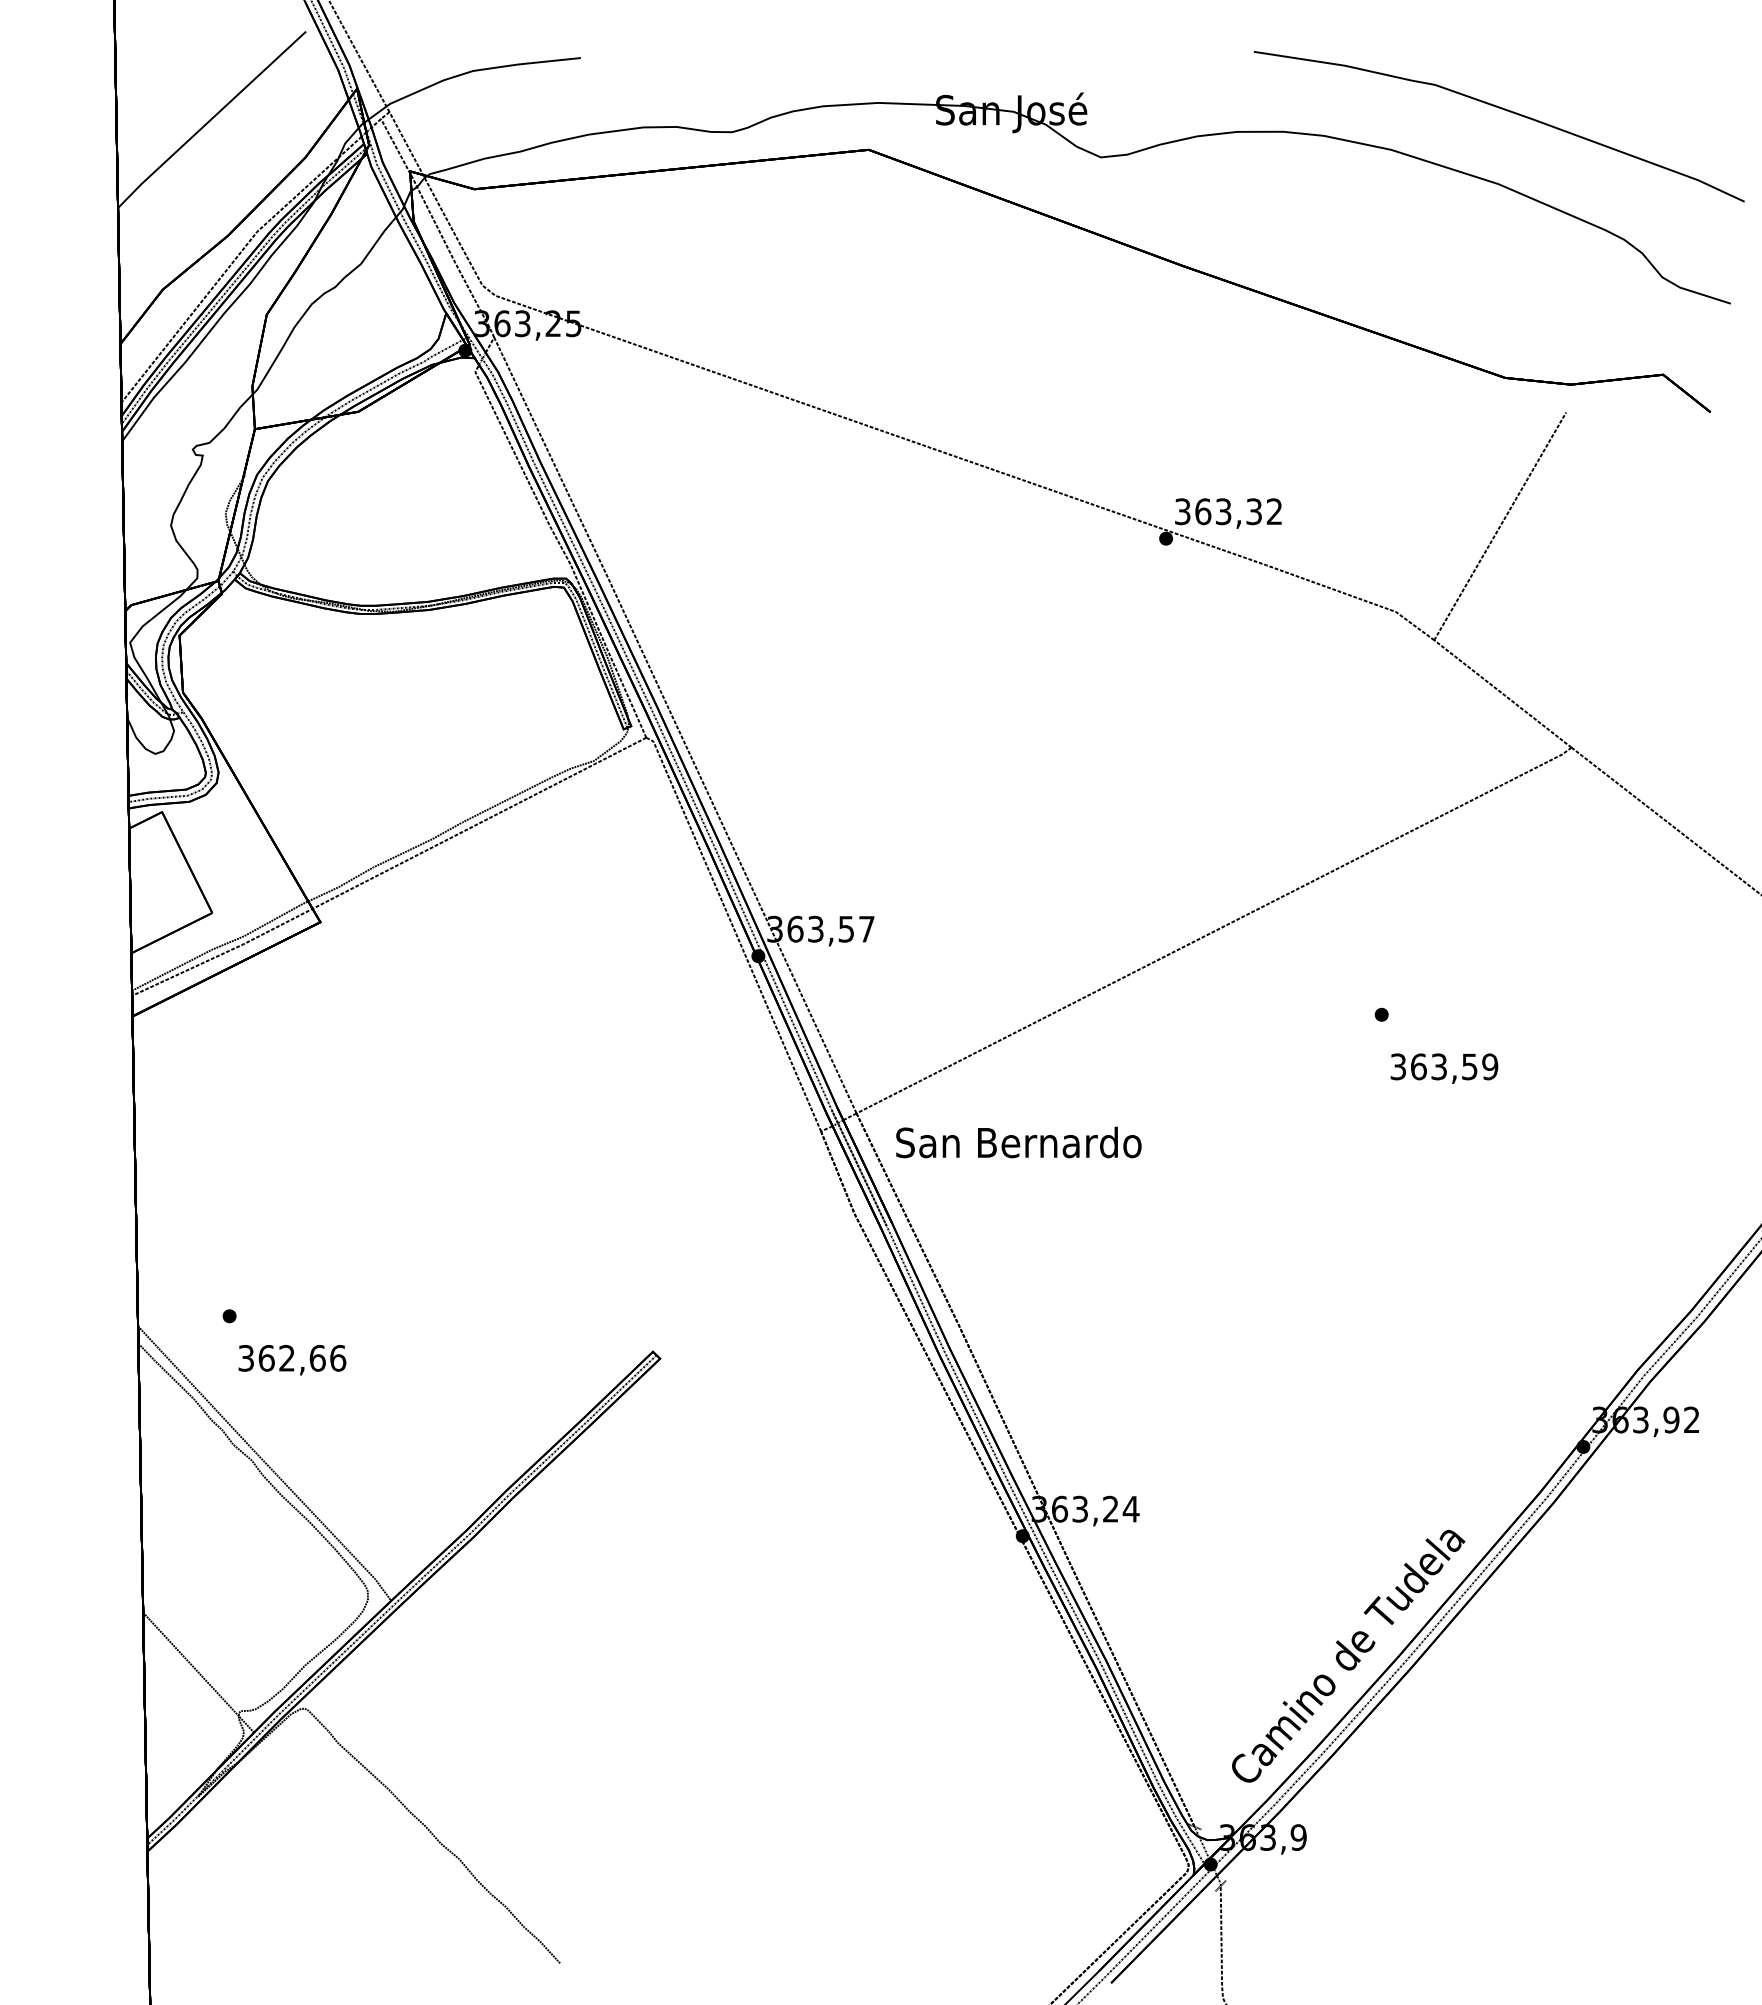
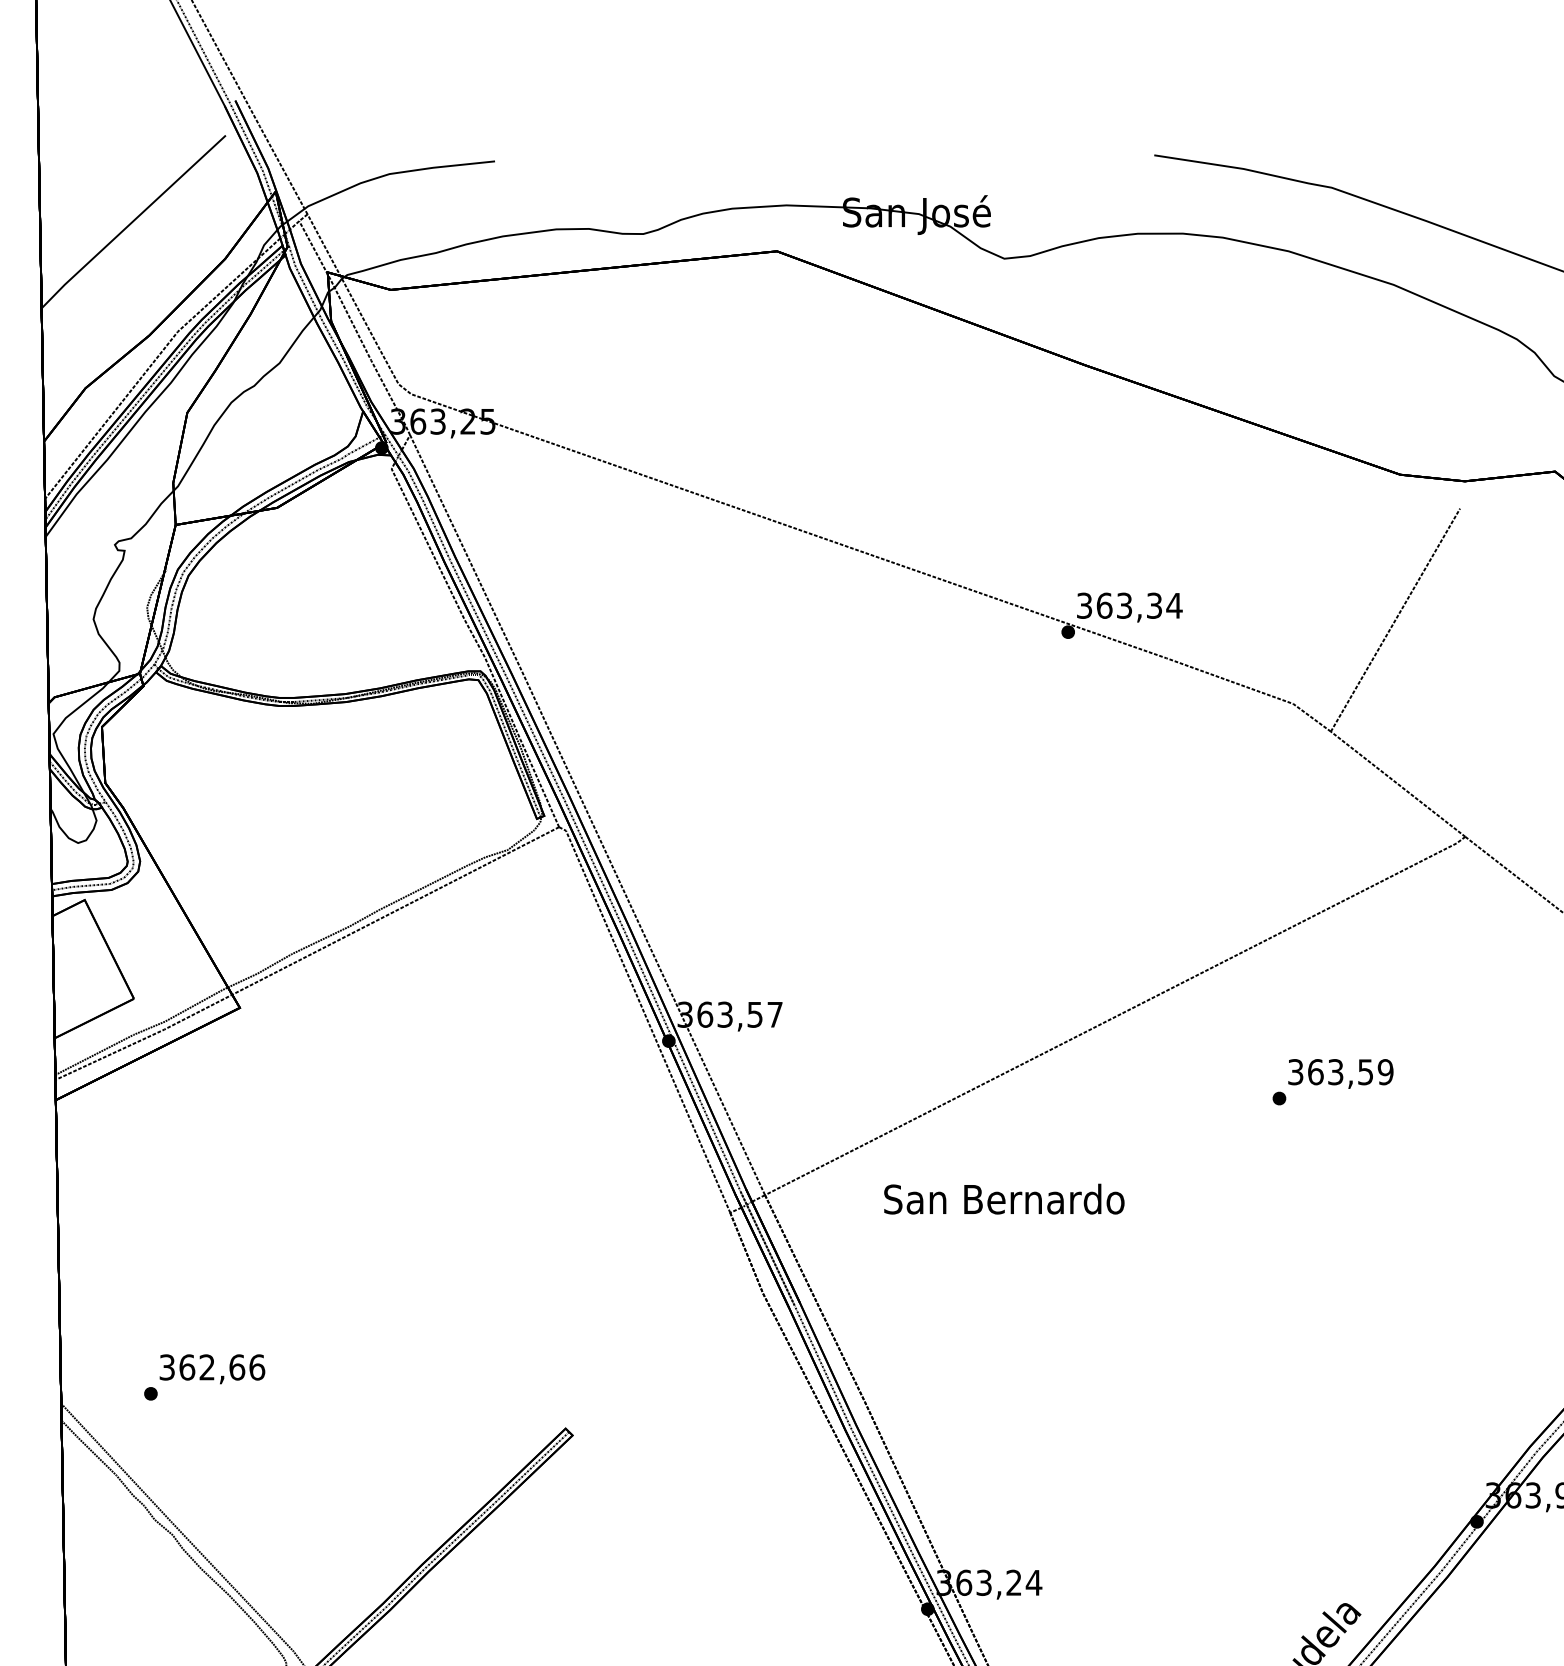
text: (1274, 511) -> (1174, 605), 363,32 -> 363,34
text: (1444, 1068) -> (1340, 1073), moved
text: (1018, 1142) -> (1003, 1199), moved
text: (292, 1360) -> (212, 1369), moved

